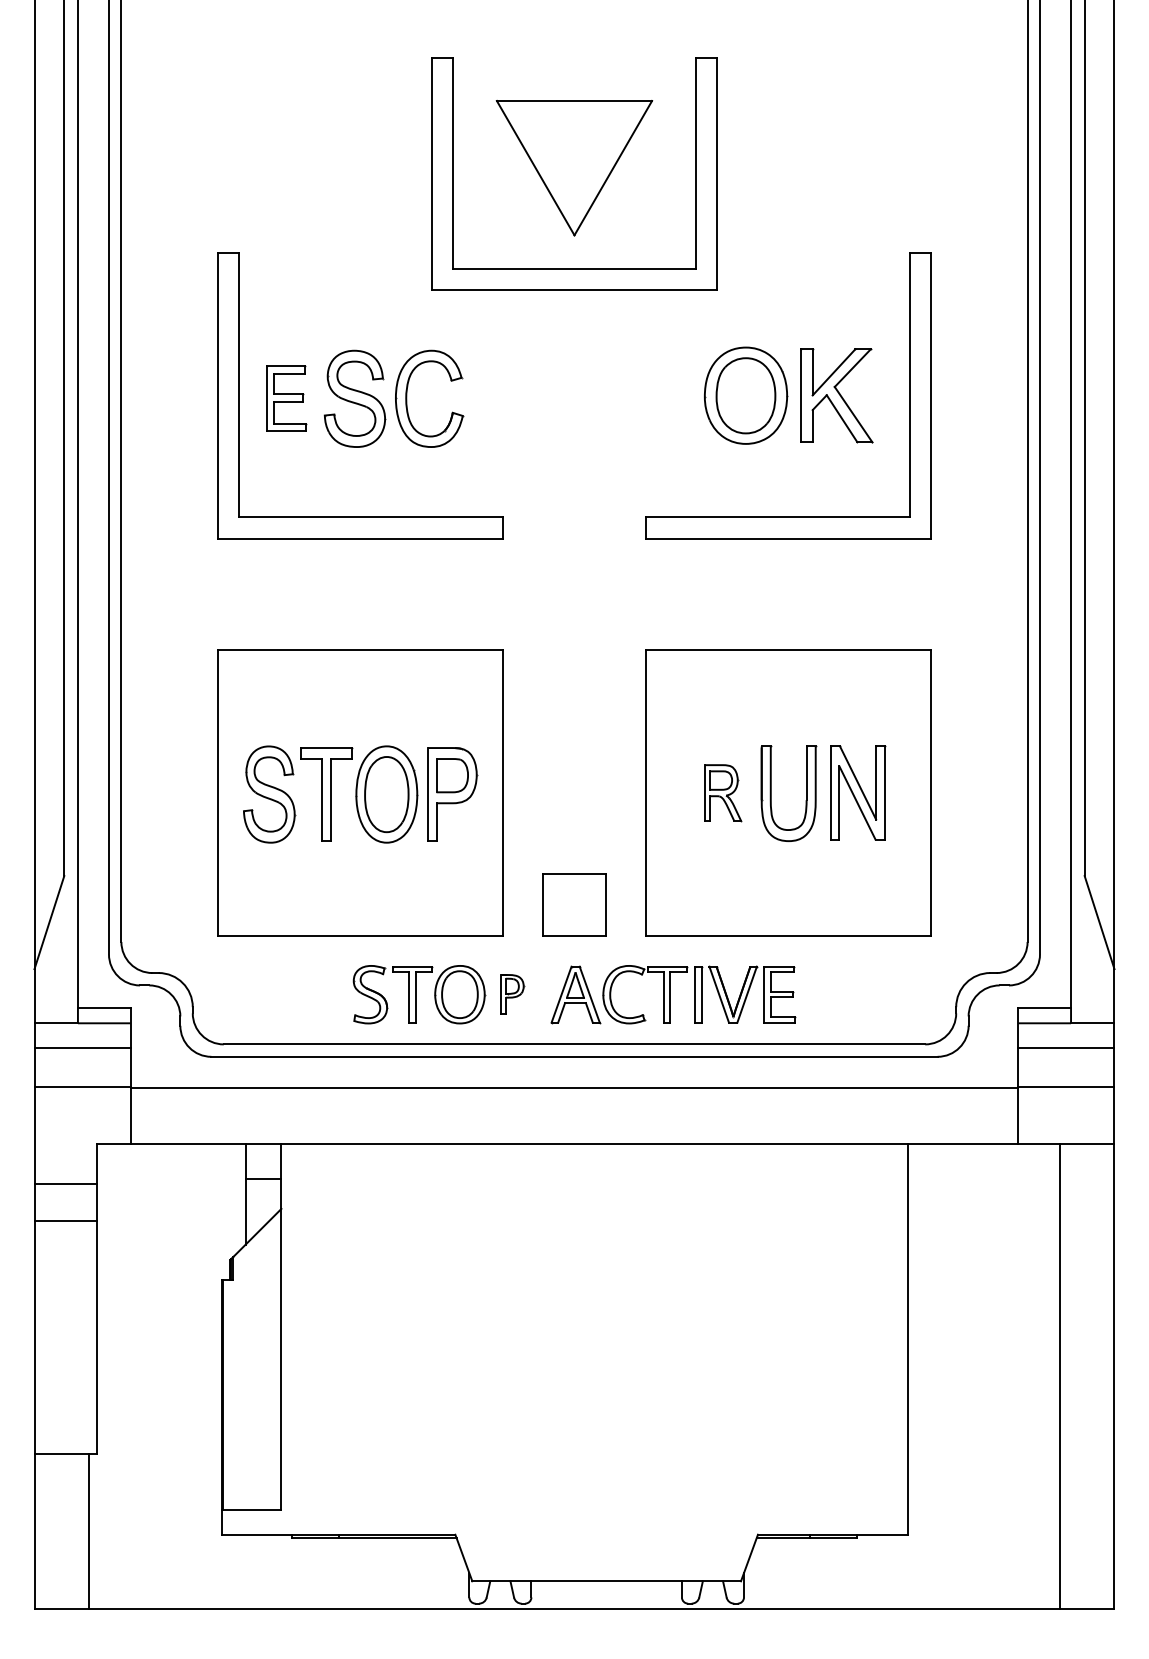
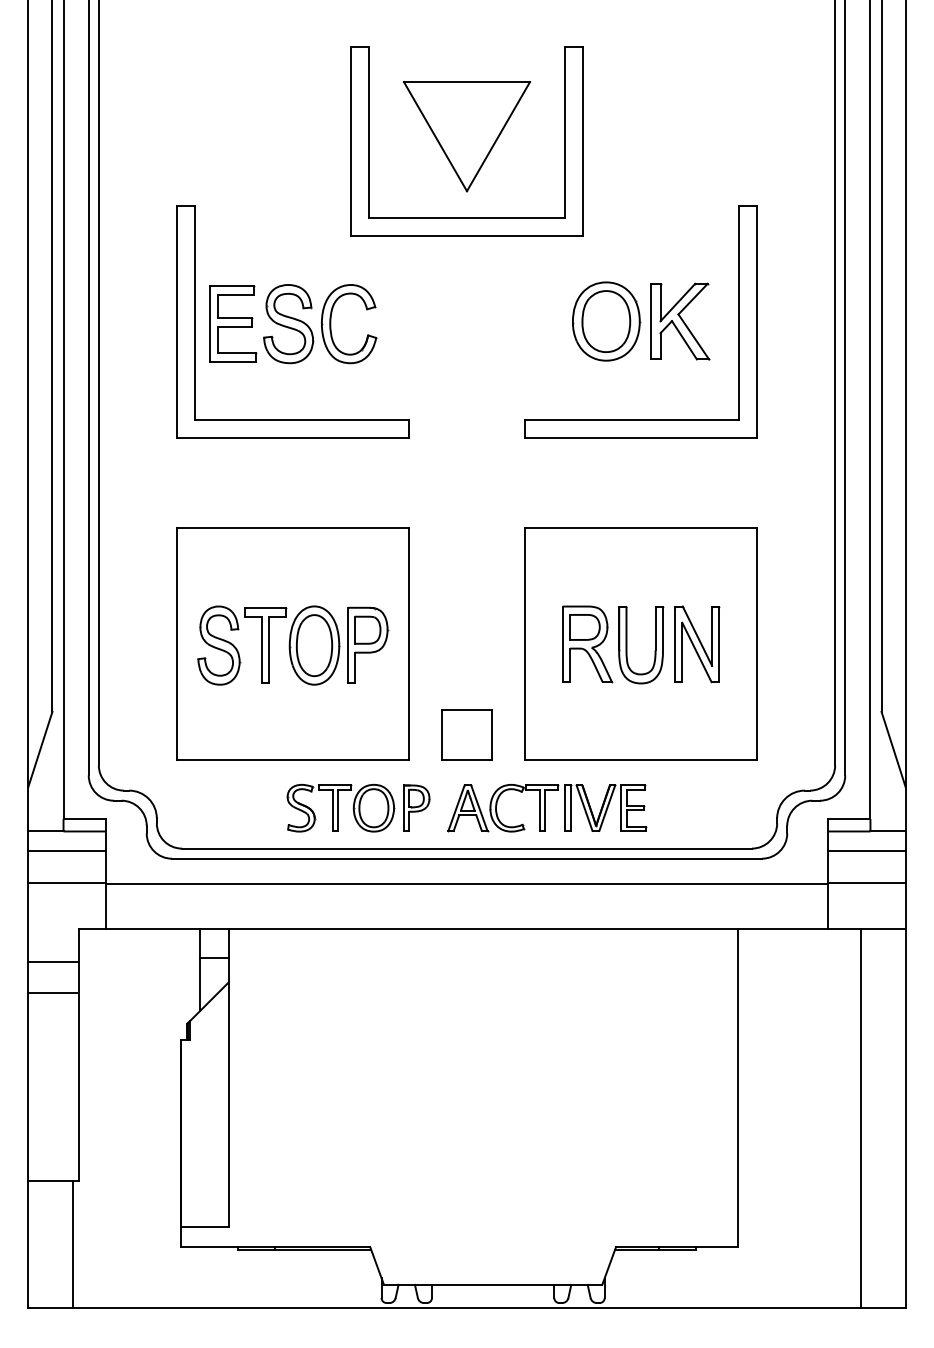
part: (287, 398) -> (233, 323), size x1.43
part: (722, 793) -> (587, 644), size x1.67
part: (512, 993) -> (416, 807), size x1.43

